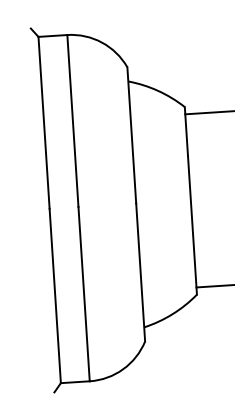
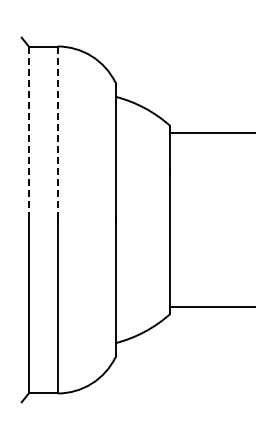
line: (72, 121) -> (57, 133), solid -> dashed
line: (43, 123) -> (28, 133), solid -> dashed

